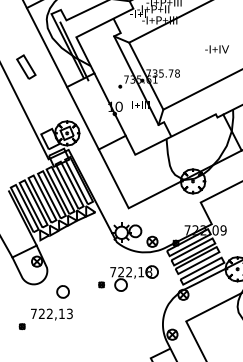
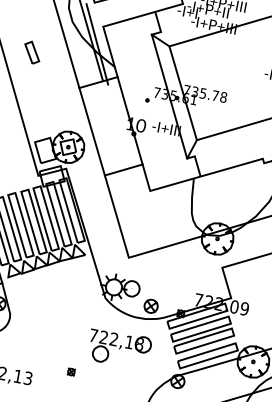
part: (26, 66) -> (32, 51), size x0.7
part: (101, 284) -> (71, 371), moved
part: (62, 291) -> (24, 348), removed

